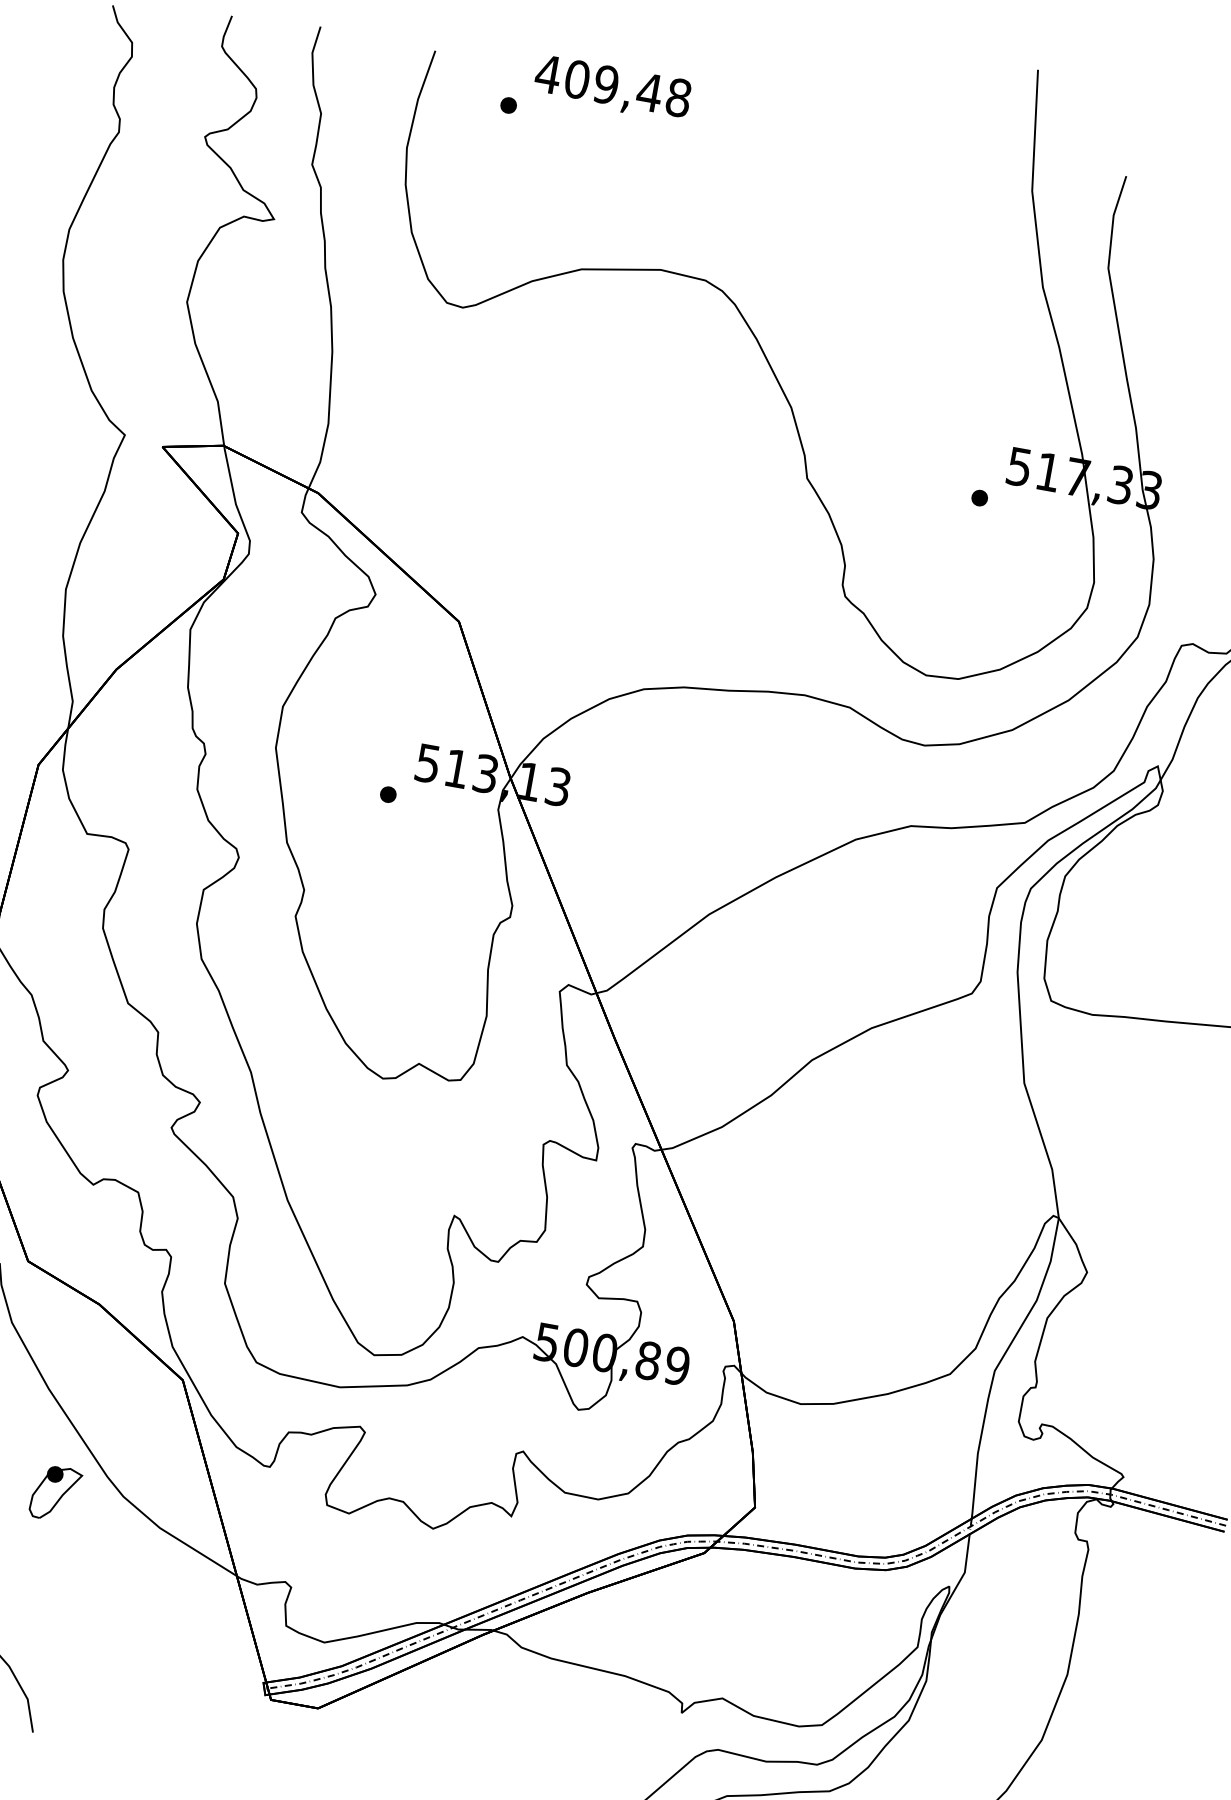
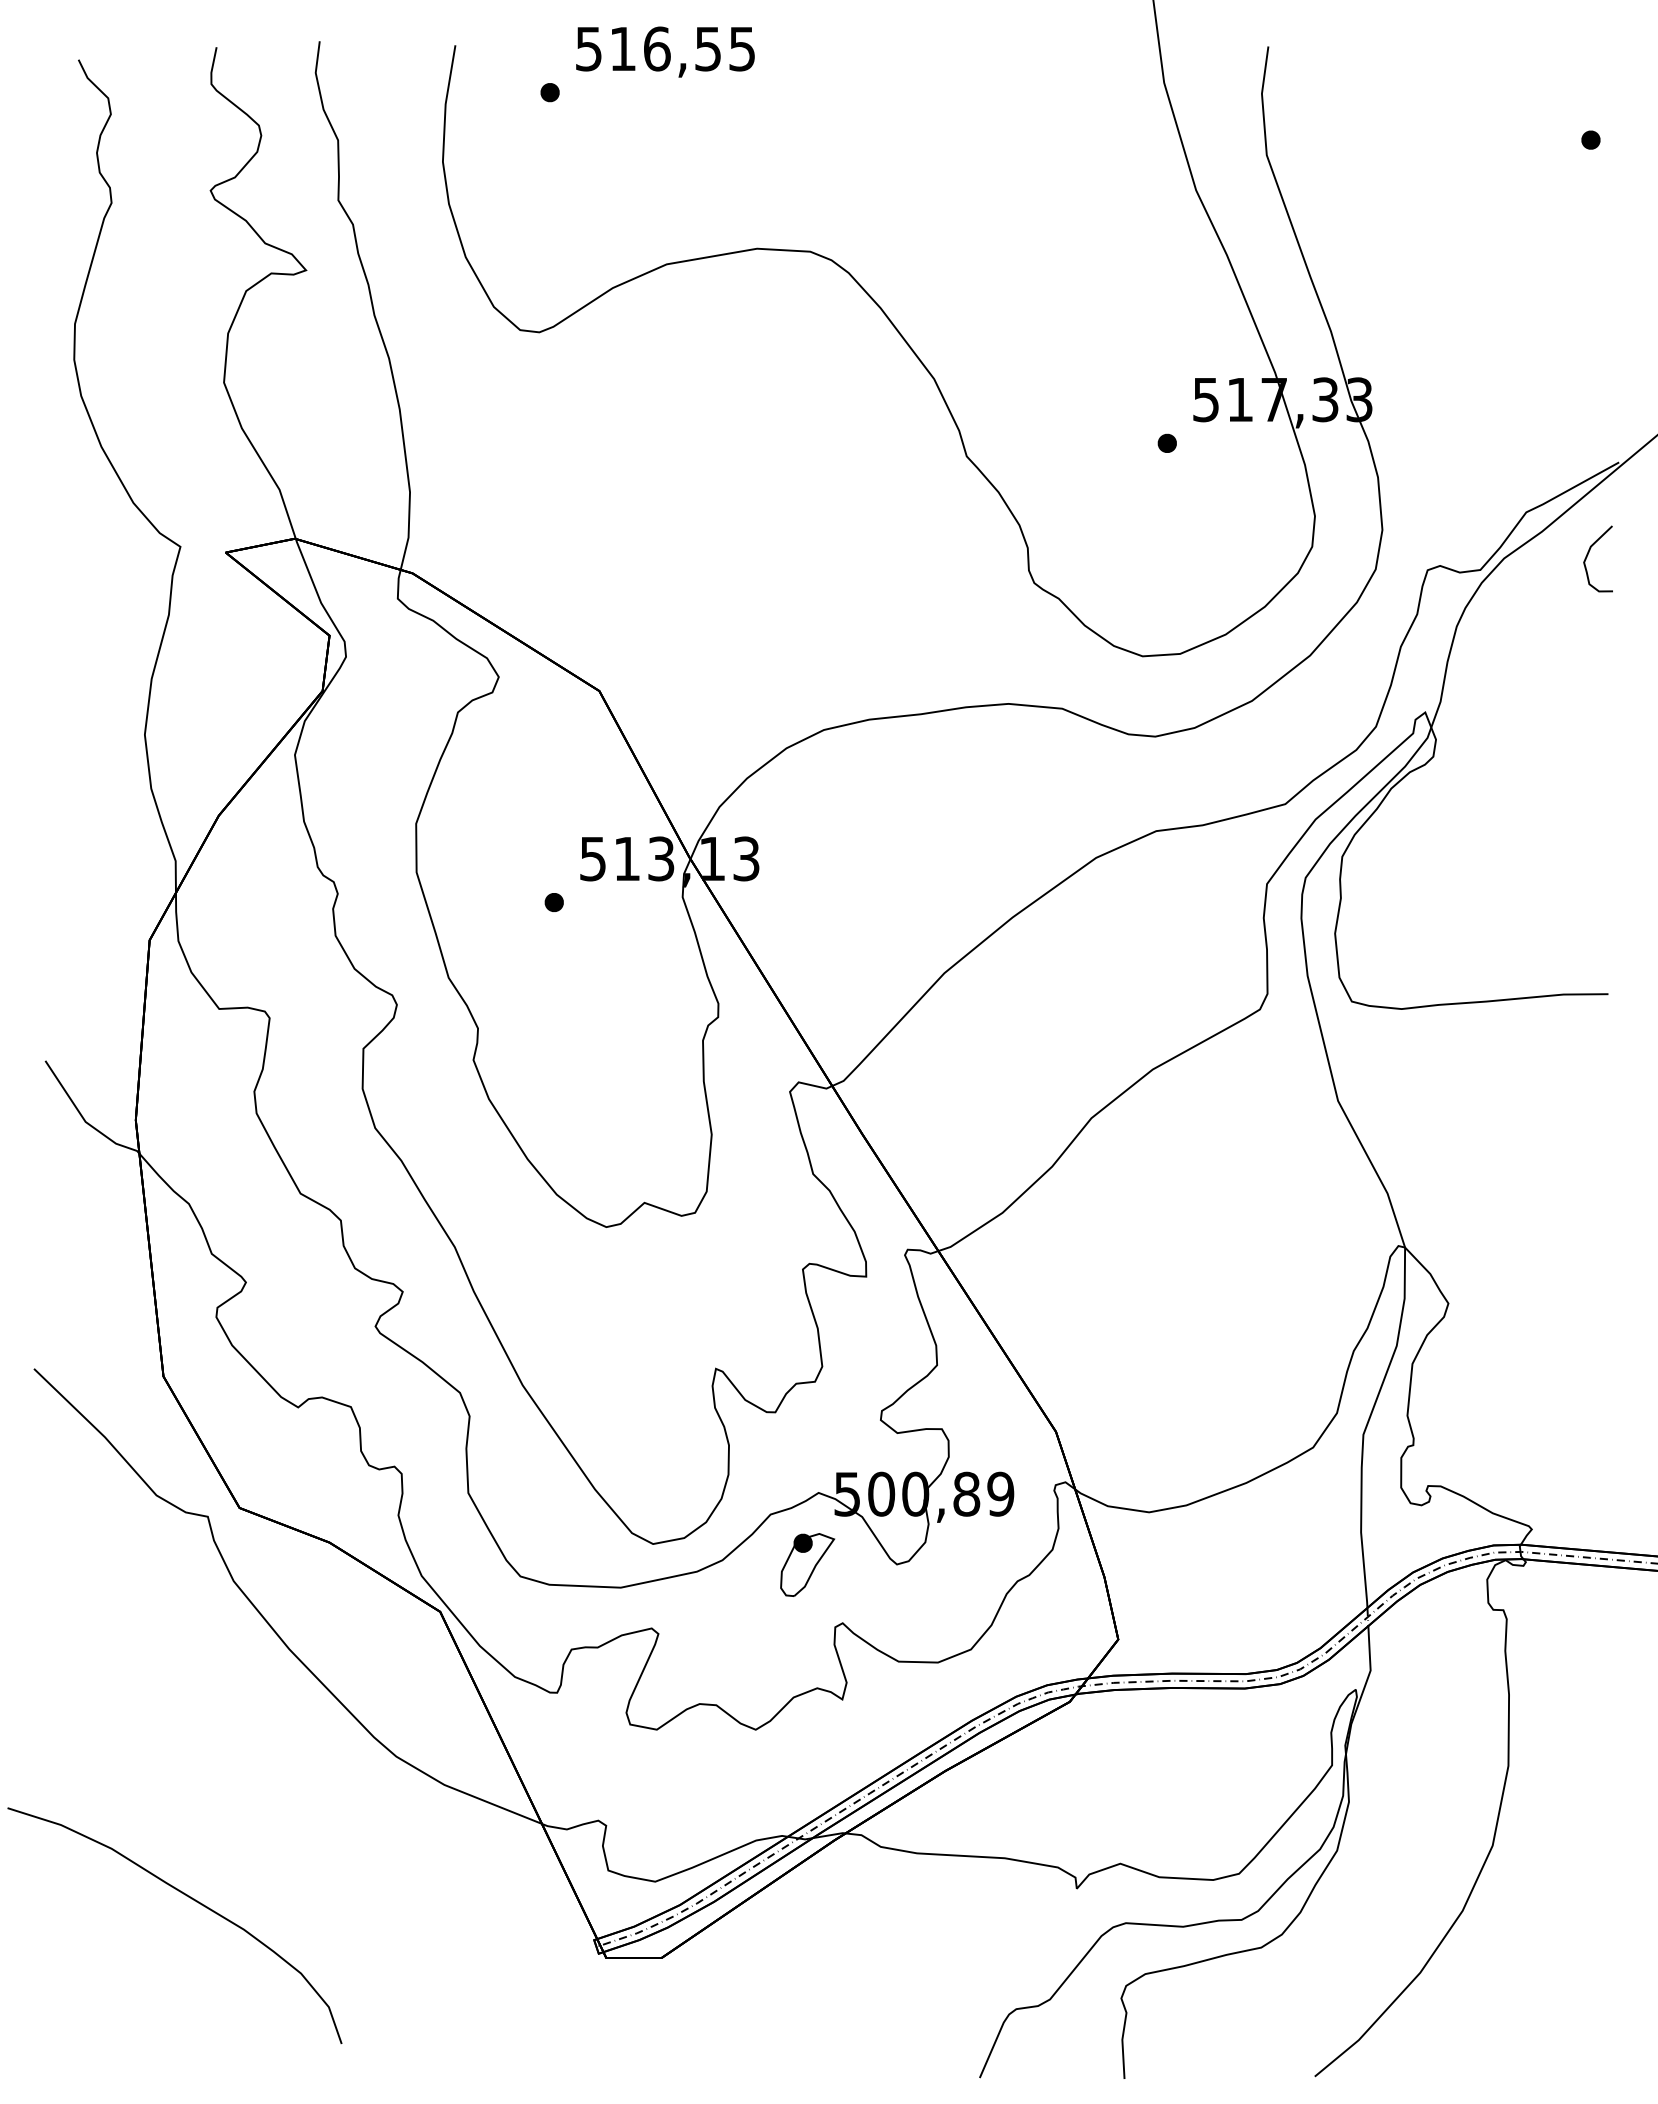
text: (612, 85) -> (664, 48), 409,48 -> 516,55
part: (55, 1493) -> (807, 1564), moved

